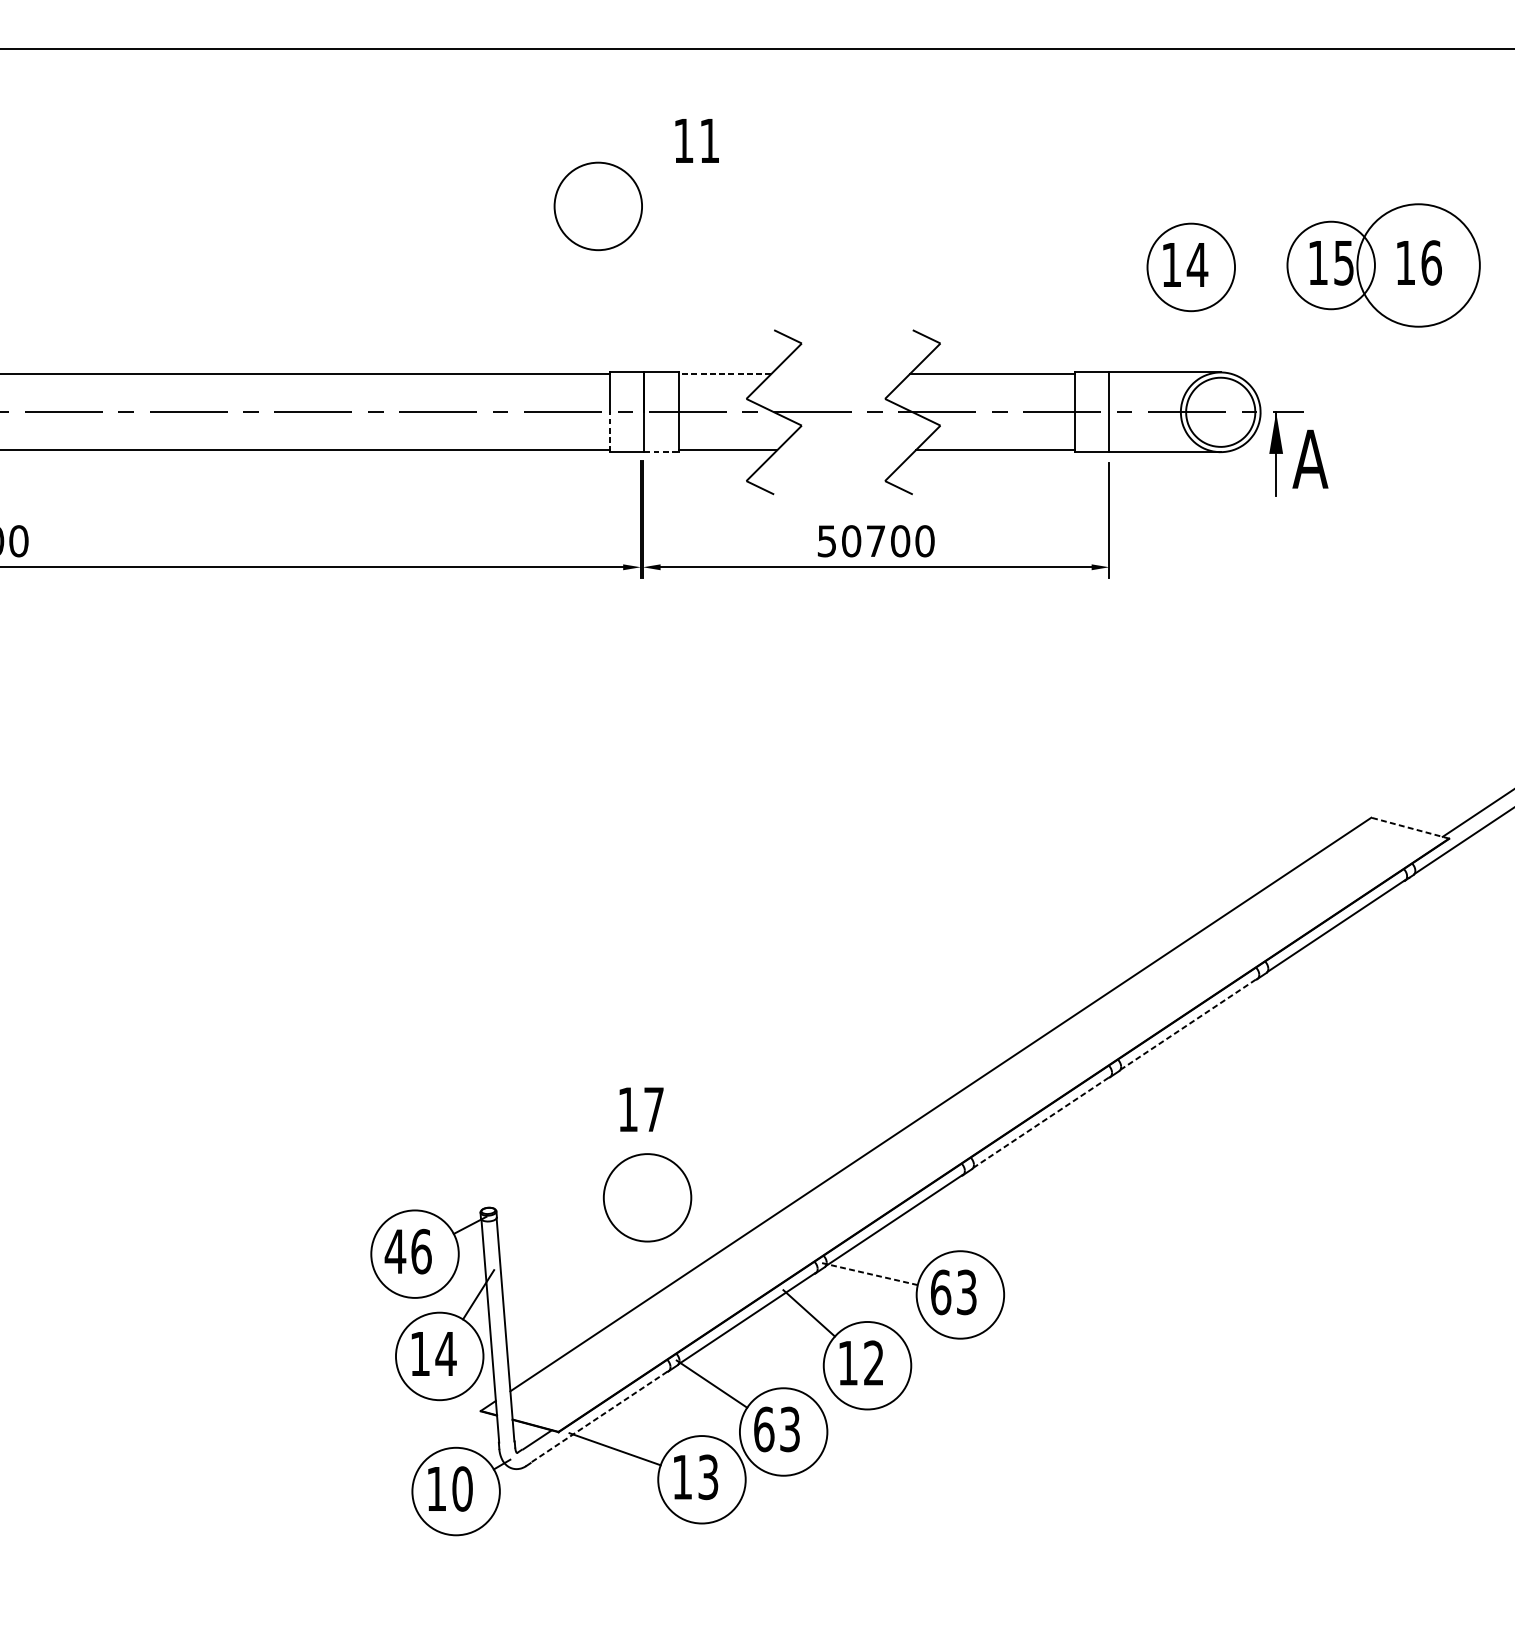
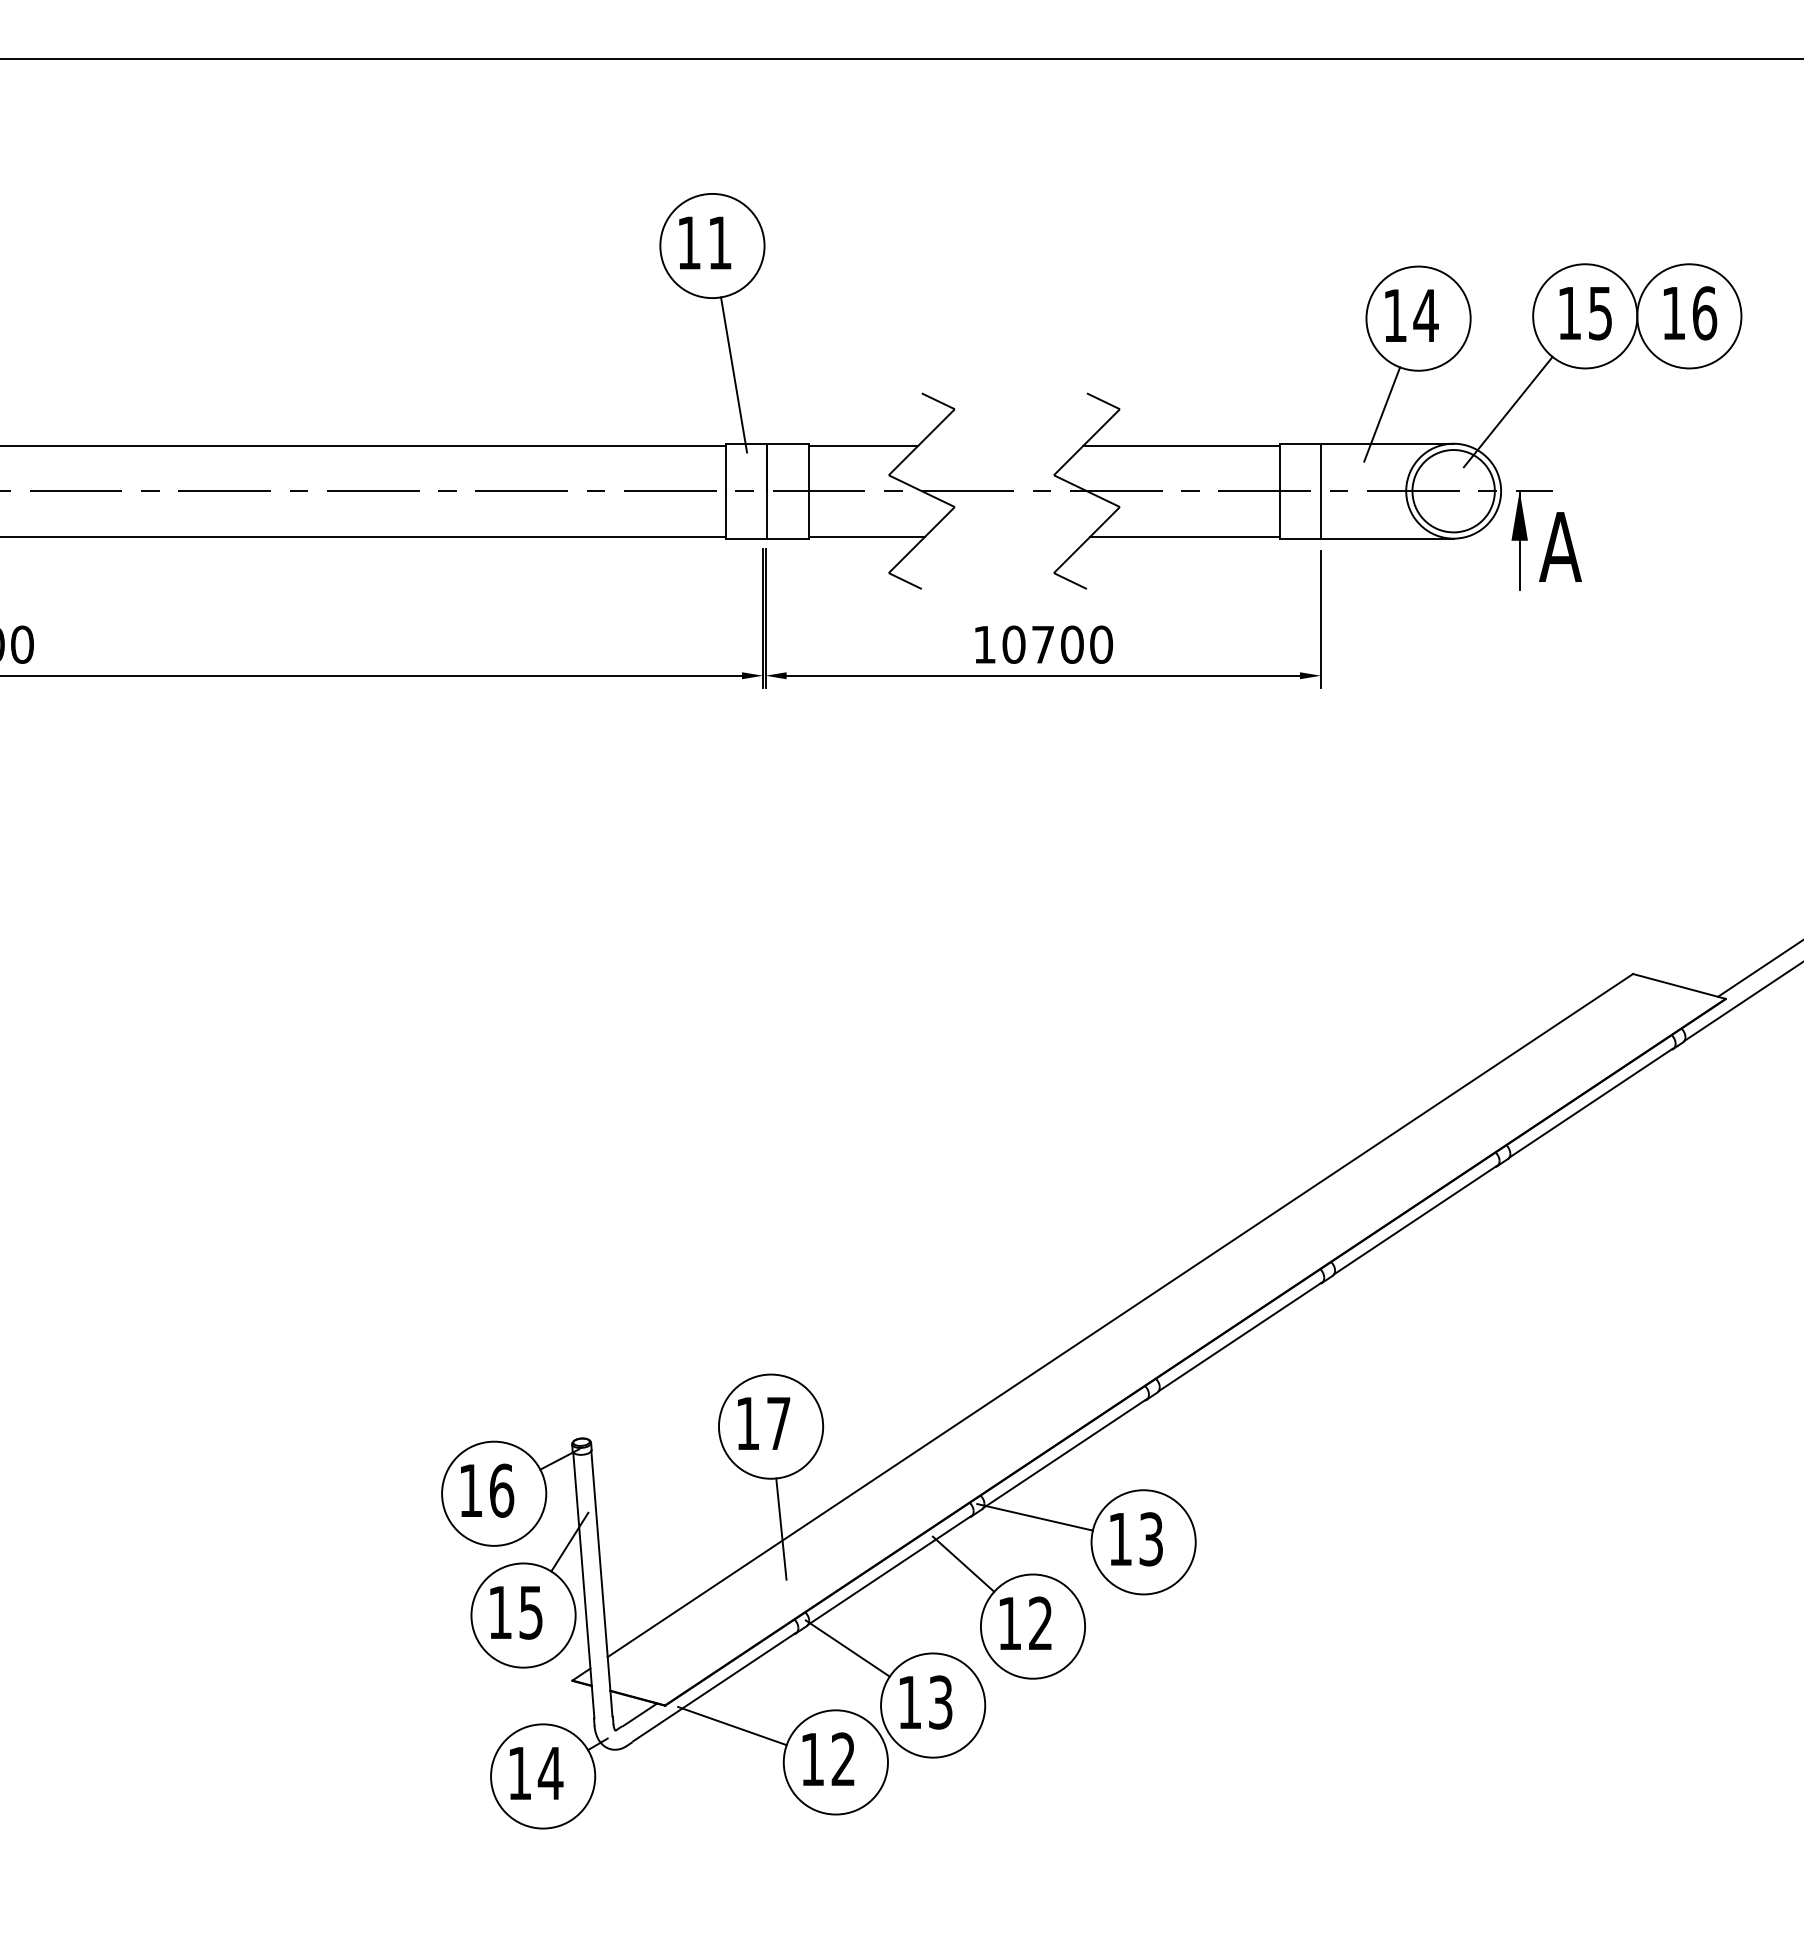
text: (697, 140) -> (705, 242), moved
circle: (1418, 265) -> (1689, 316), size x0.71
line: (616, 314) -> (734, 374), added
line: (1265, 345) -> (1507, 411), added
line: (1160, 347) -> (1382, 414), added
line: (725, 373) -> (863, 445), dashed -> solid
line: (610, 431) -> (726, 514), dashed -> solid
line: (661, 452) -> (787, 538), dashed -> solid
text: (826, 541) -> (984, 644), 50700 -> 10700
line: (1410, 828) -> (1679, 986), dashed -> solid
line: (1188, 1024) -> (1415, 1220), dashed -> solid
text: (642, 1109) -> (764, 1423), moved
line: (1041, 1122) -> (1240, 1336), dashed -> solid
text: (395, 1251) -> (470, 1490), 46 -> 16
line: (868, 1274) -> (1034, 1517), dashed -> solid
line: (656, 1283) -> (781, 1528), added
text: (940, 1292) -> (1120, 1539), 63 -> 13
text: (445, 1353) -> (530, 1612), 14 -> 15
line: (600, 1416) -> (714, 1687), dashed -> solid
text: (764, 1429) -> (910, 1702), 63 -> 13
text: (708, 1477) -> (843, 1759), 13 -> 12
text: (462, 1489) -> (550, 1773), 10 -> 14

